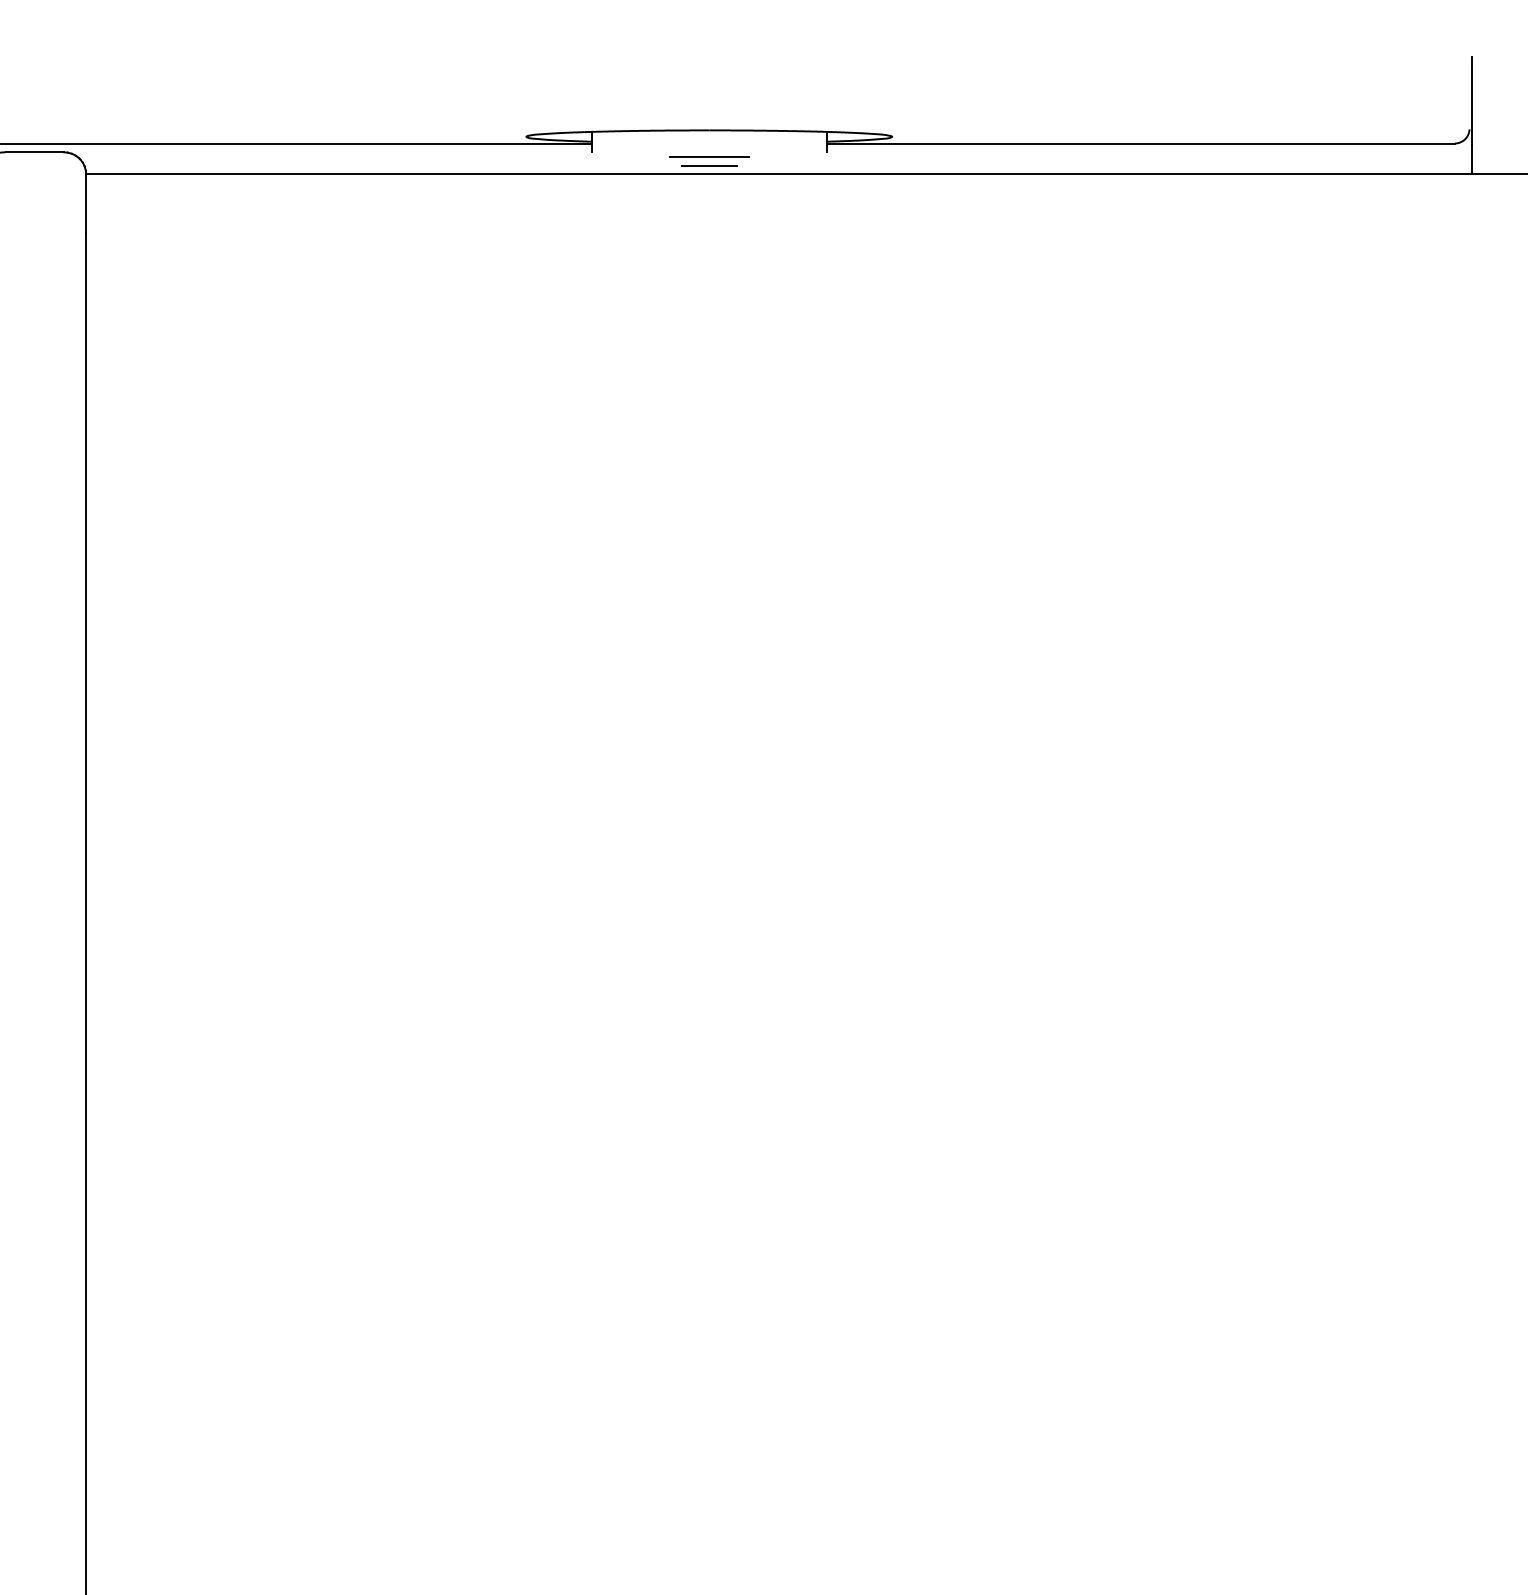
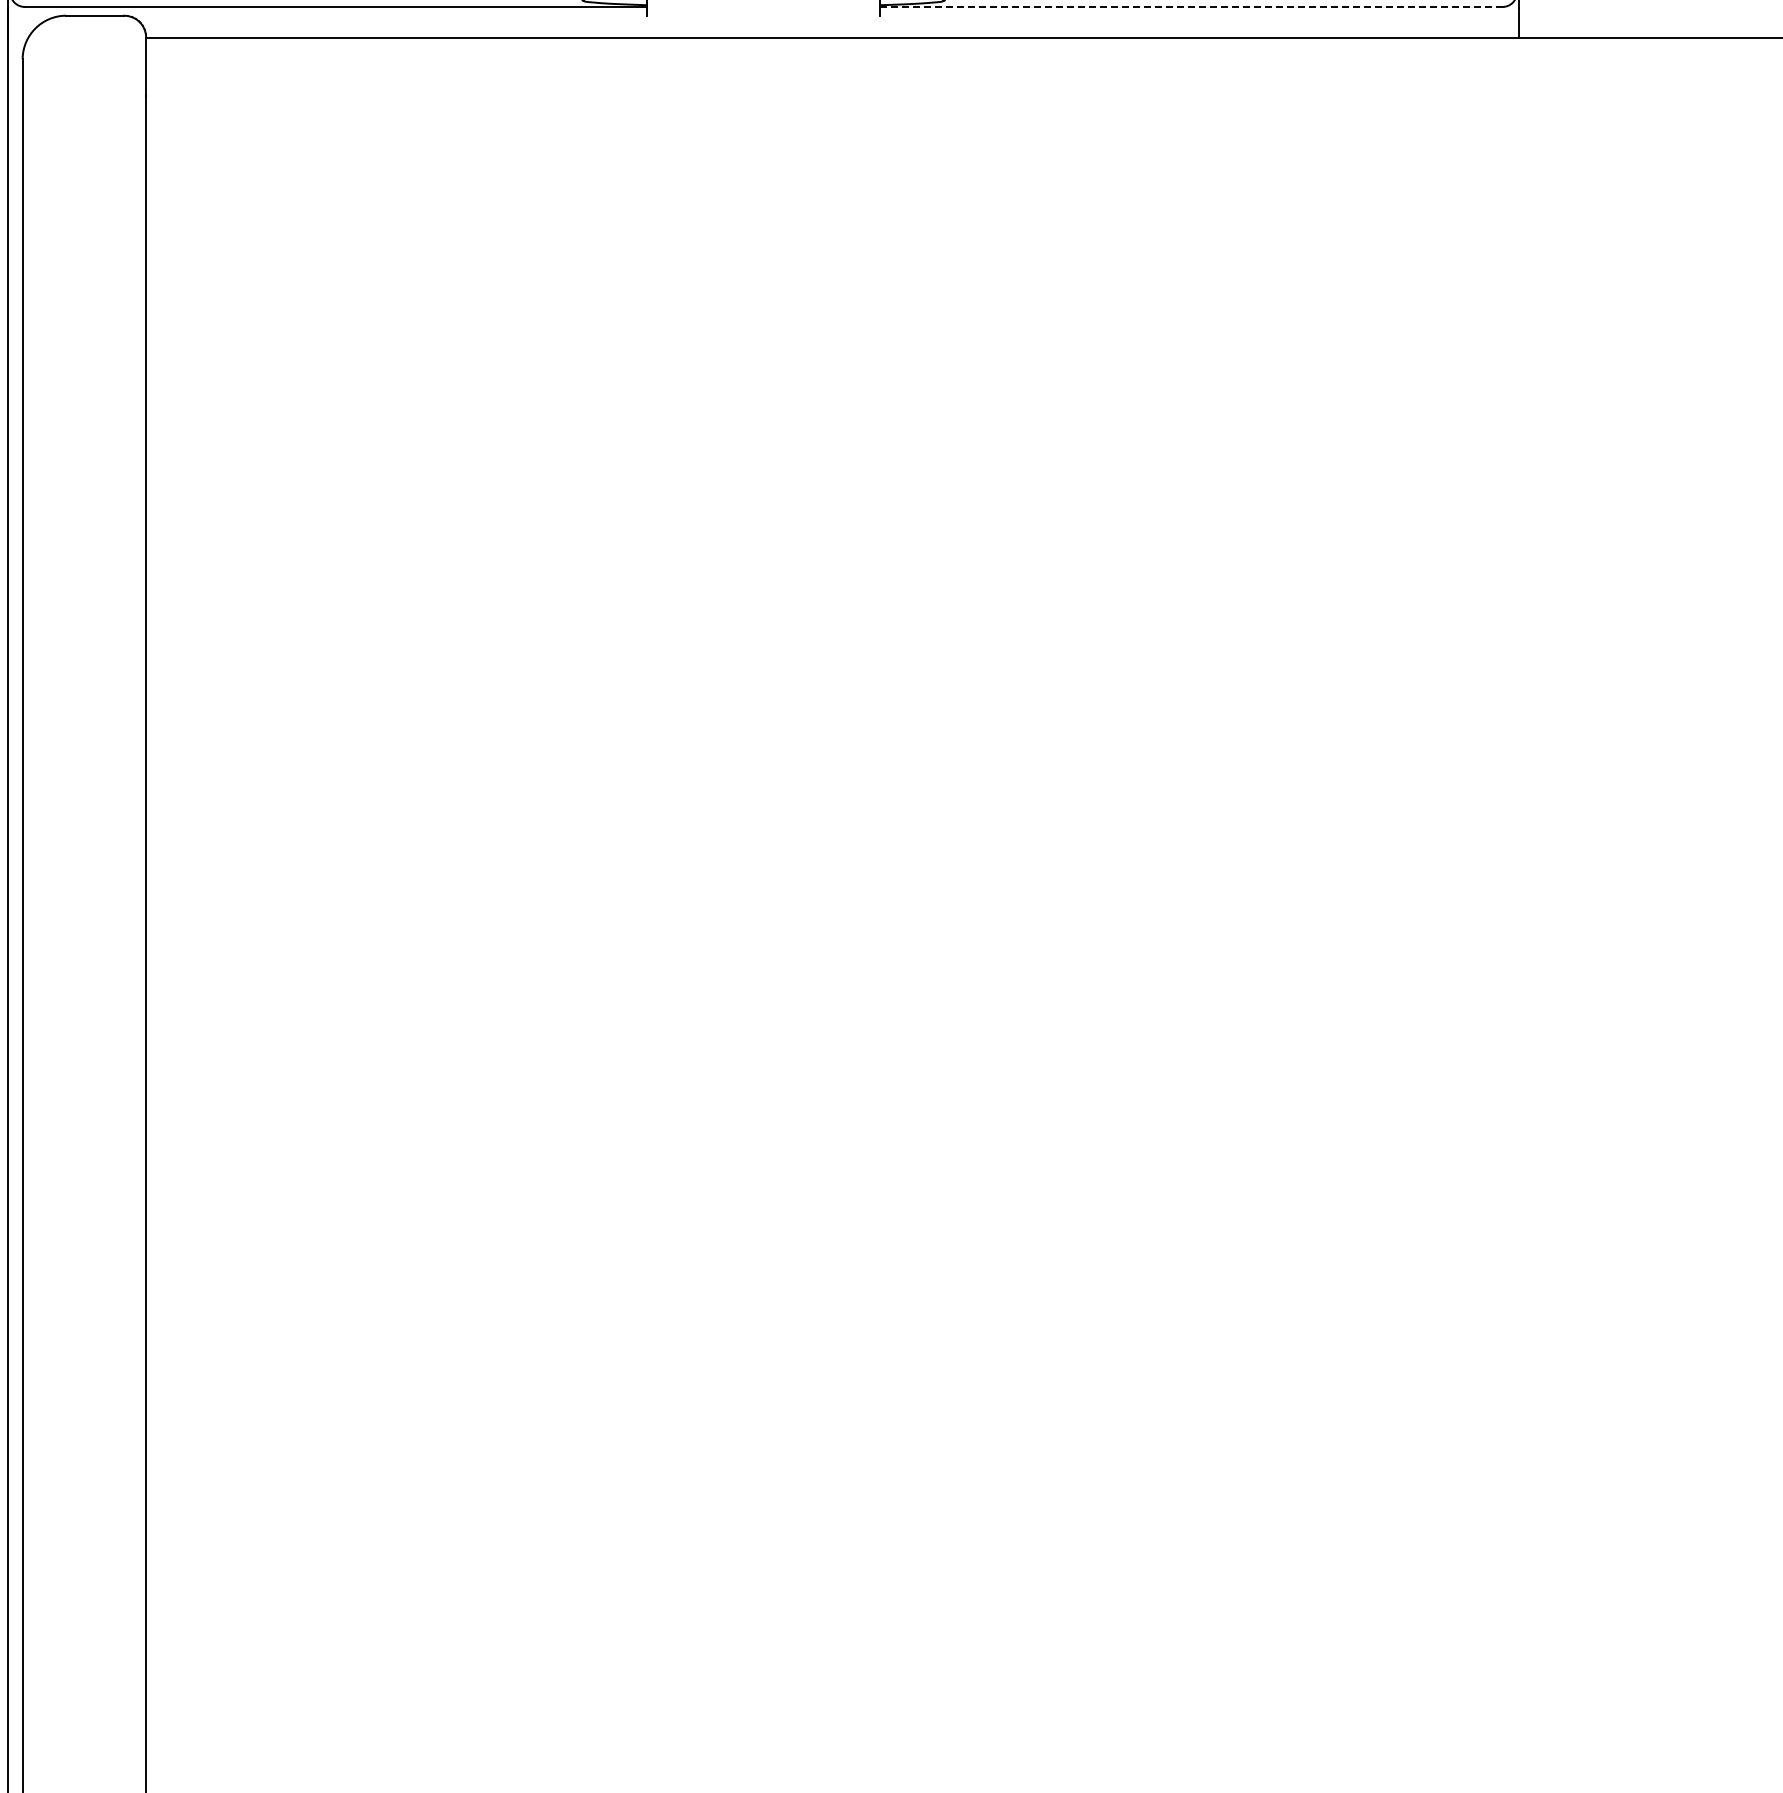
line: (1140, 143) -> (1191, 6), solid -> dashed
line: (709, 157) -> (763, 20), removed
line: (709, 165) -> (763, 28), removed

